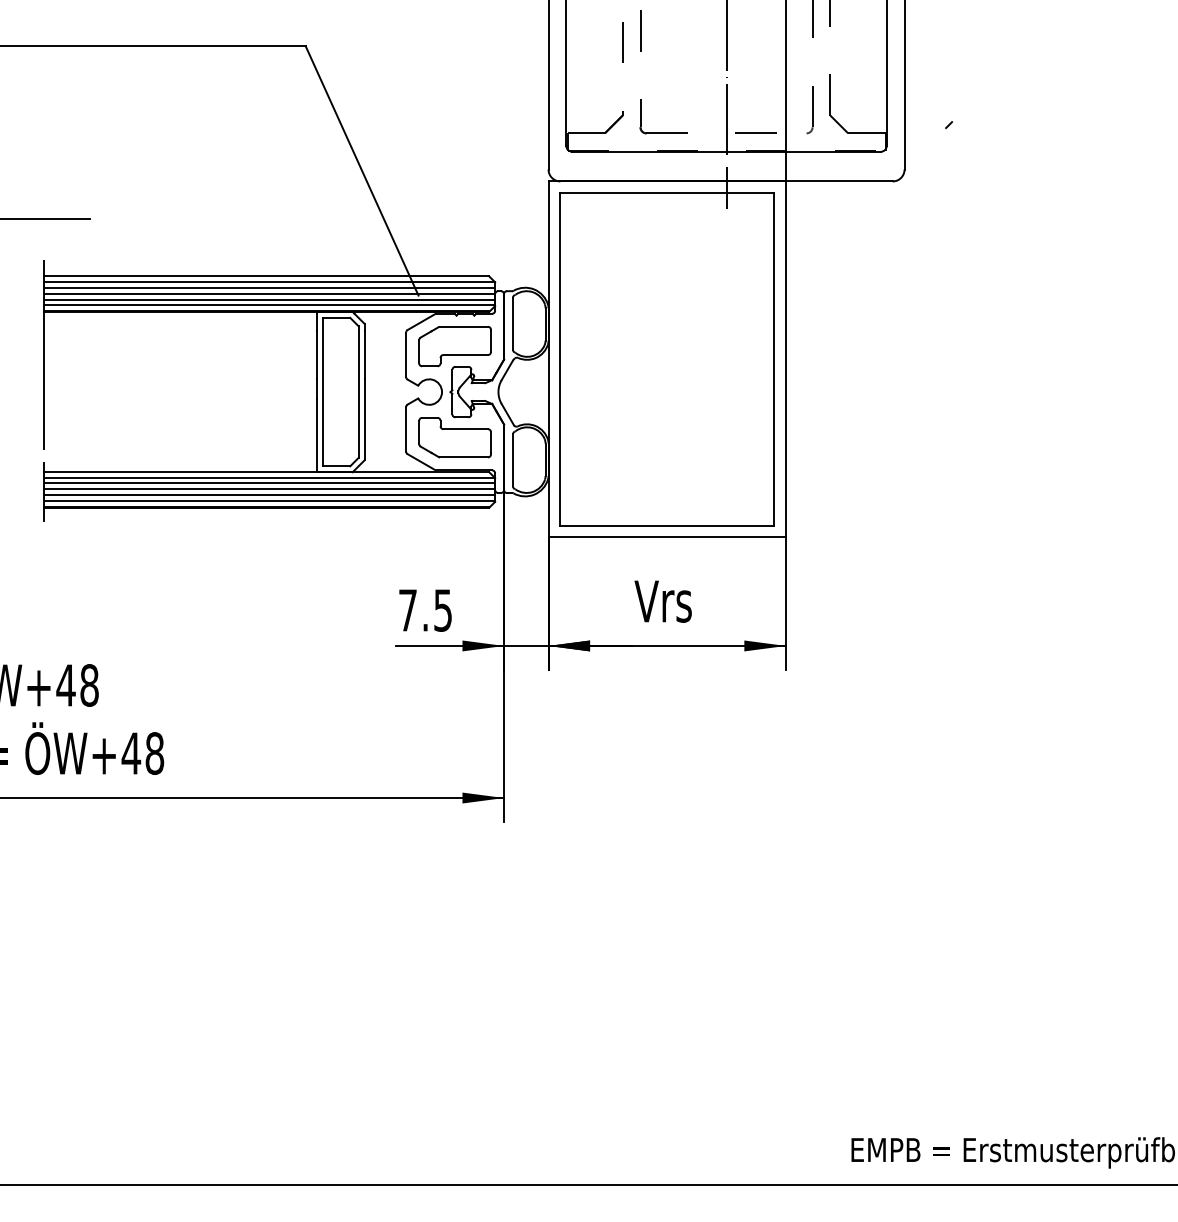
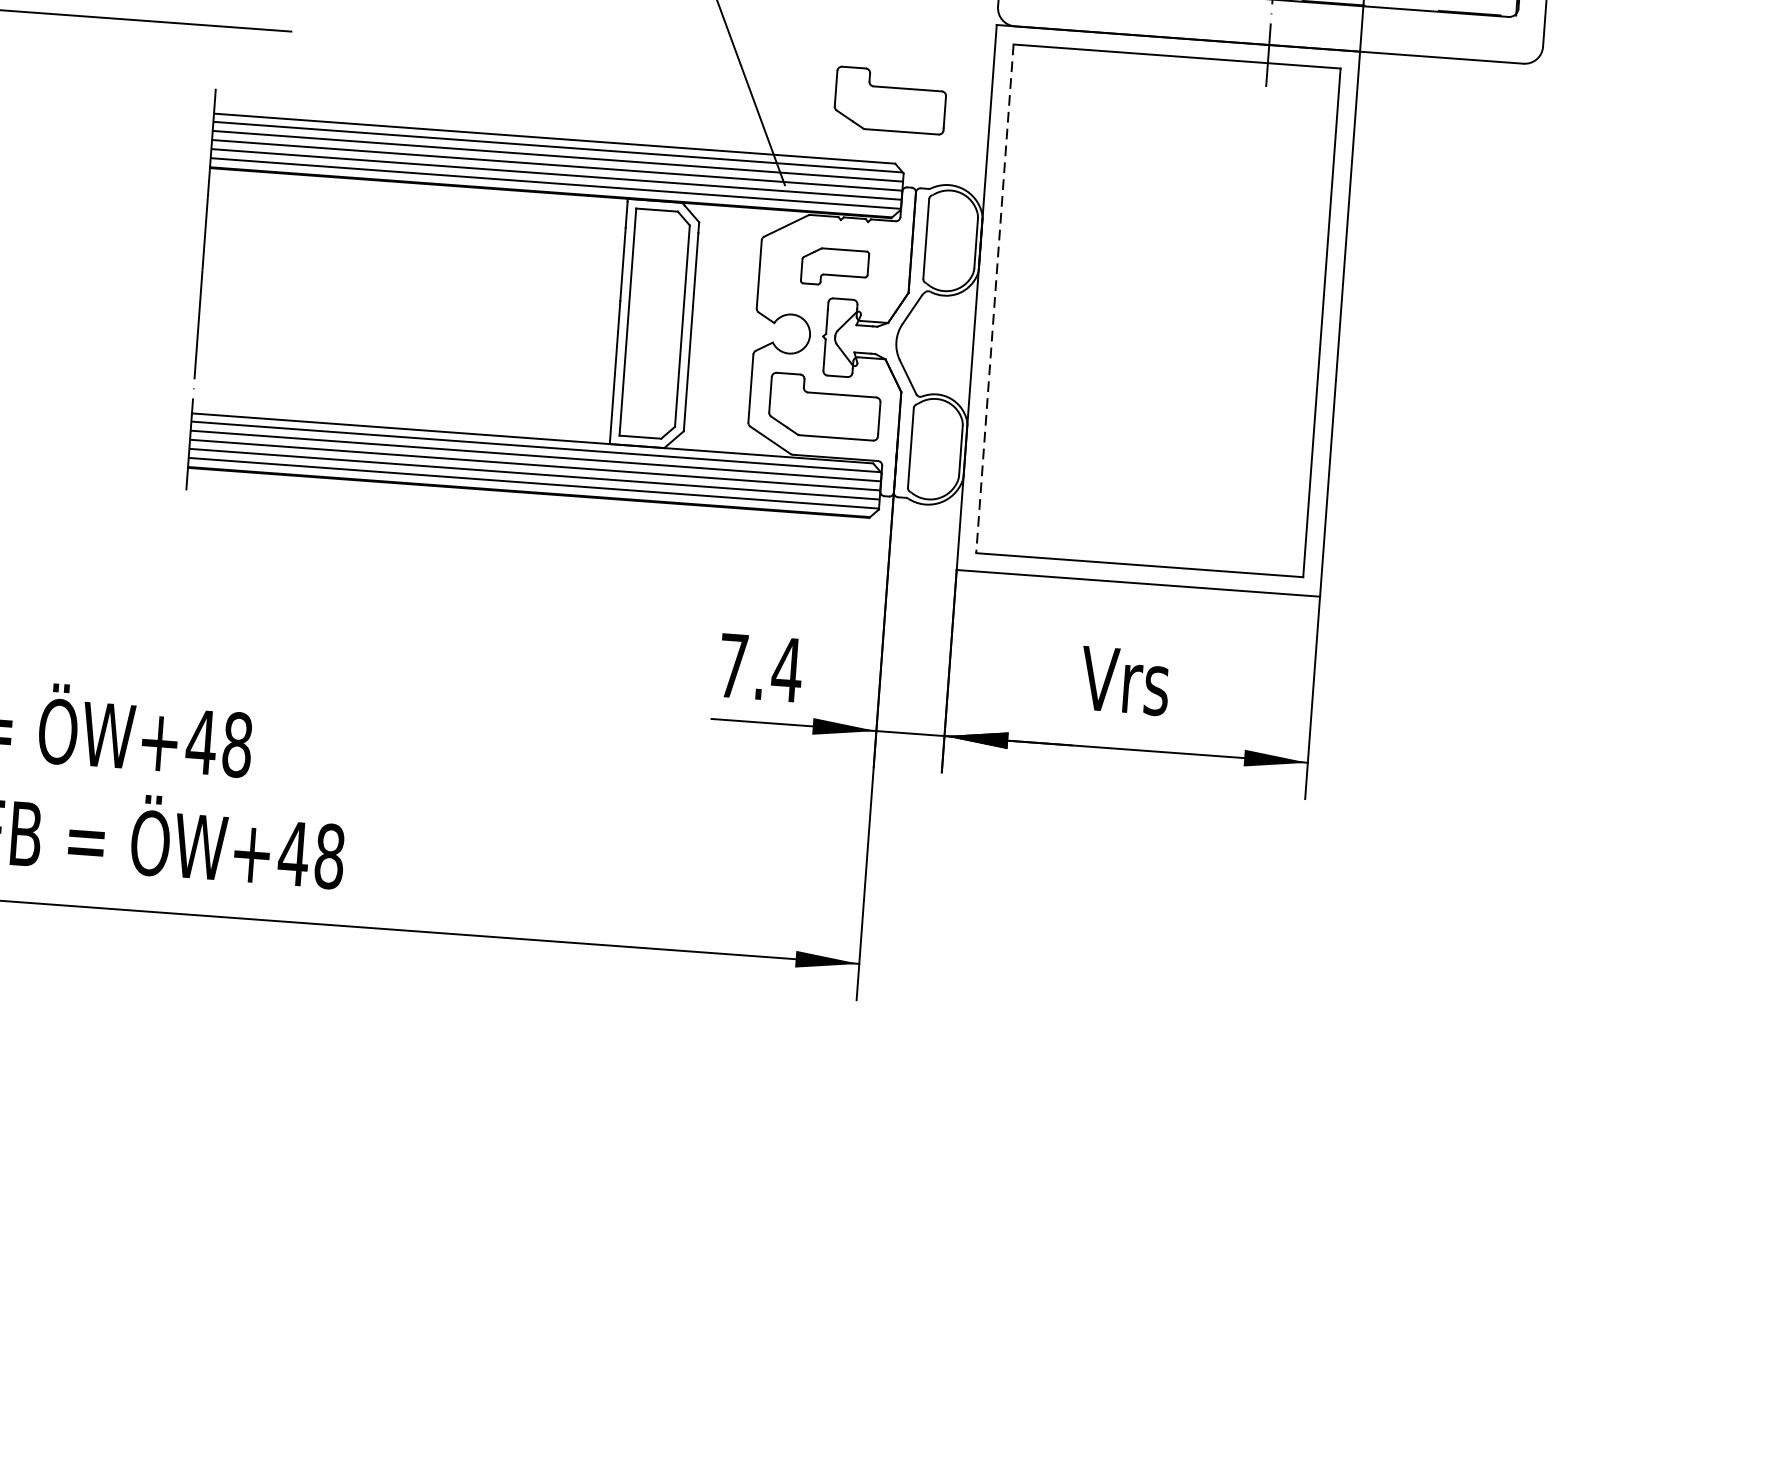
part: (482, 235) -> (889, 100), added
part: (454, 346) -> (834, 267), size x0.6
line: (560, 359) -> (995, 298), solid -> dashed
text: (442, 610) -> (786, 669), 7.5 -> 7.4

